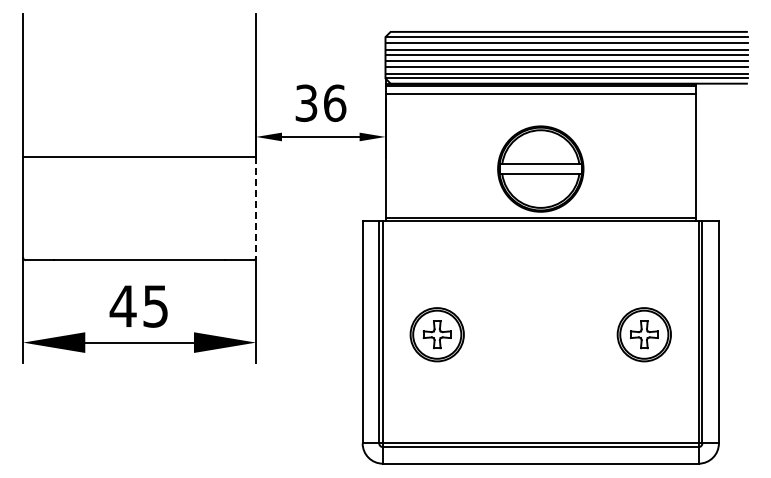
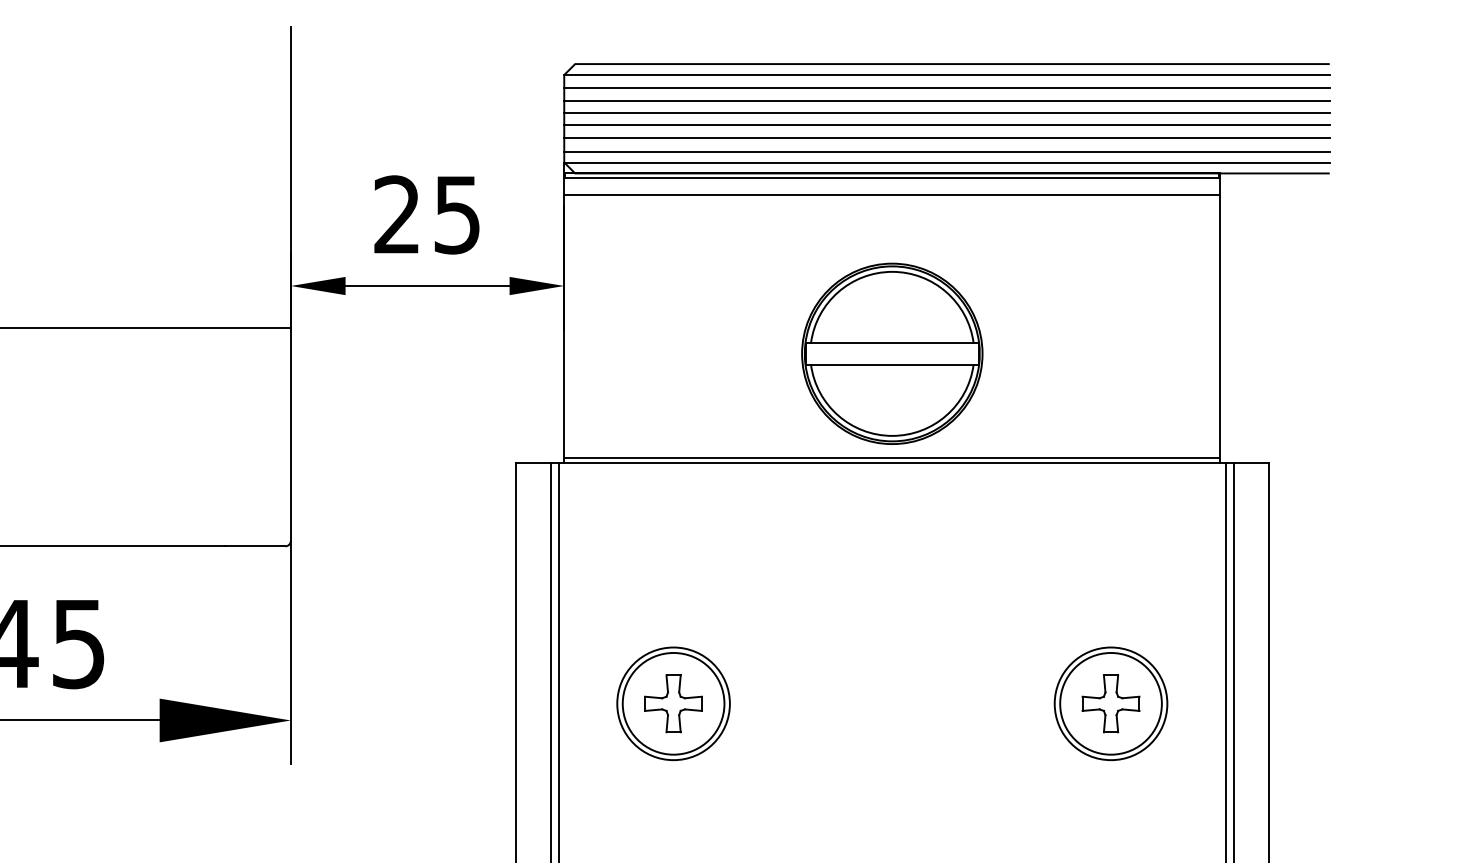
text: (320, 103) -> (426, 215), 36 -> 25
line: (256, 207) -> (291, 435), dashed -> solid

